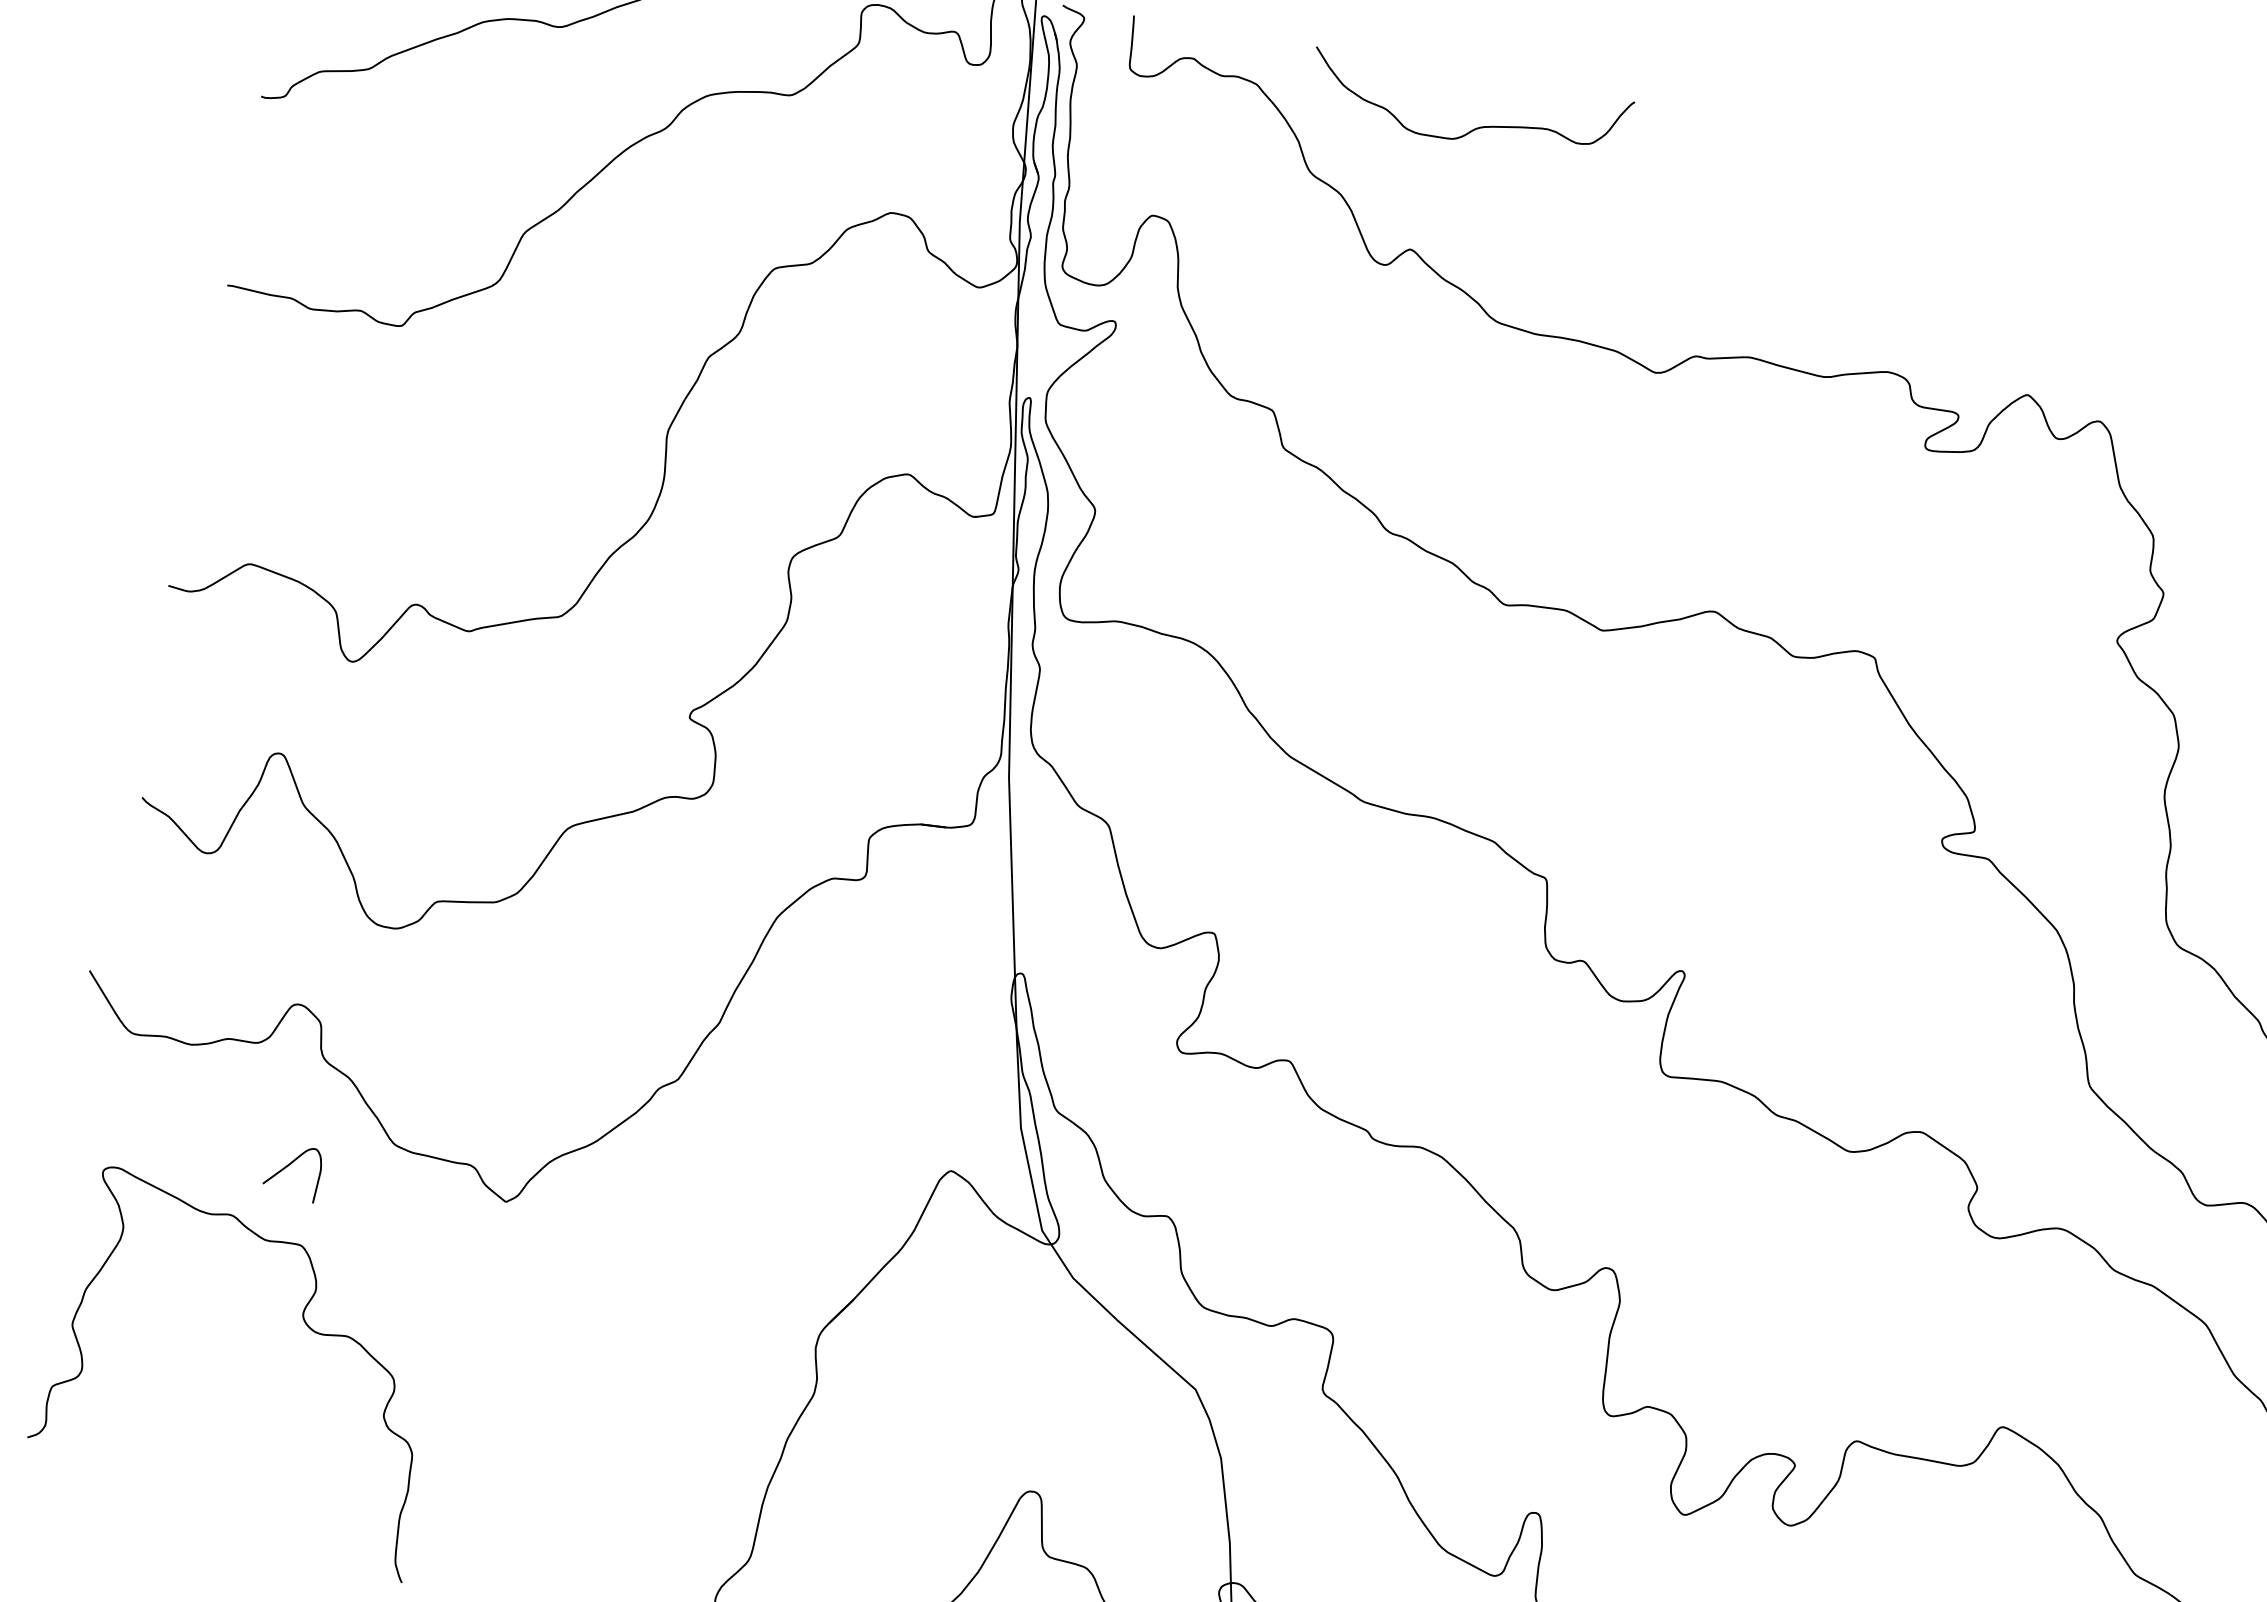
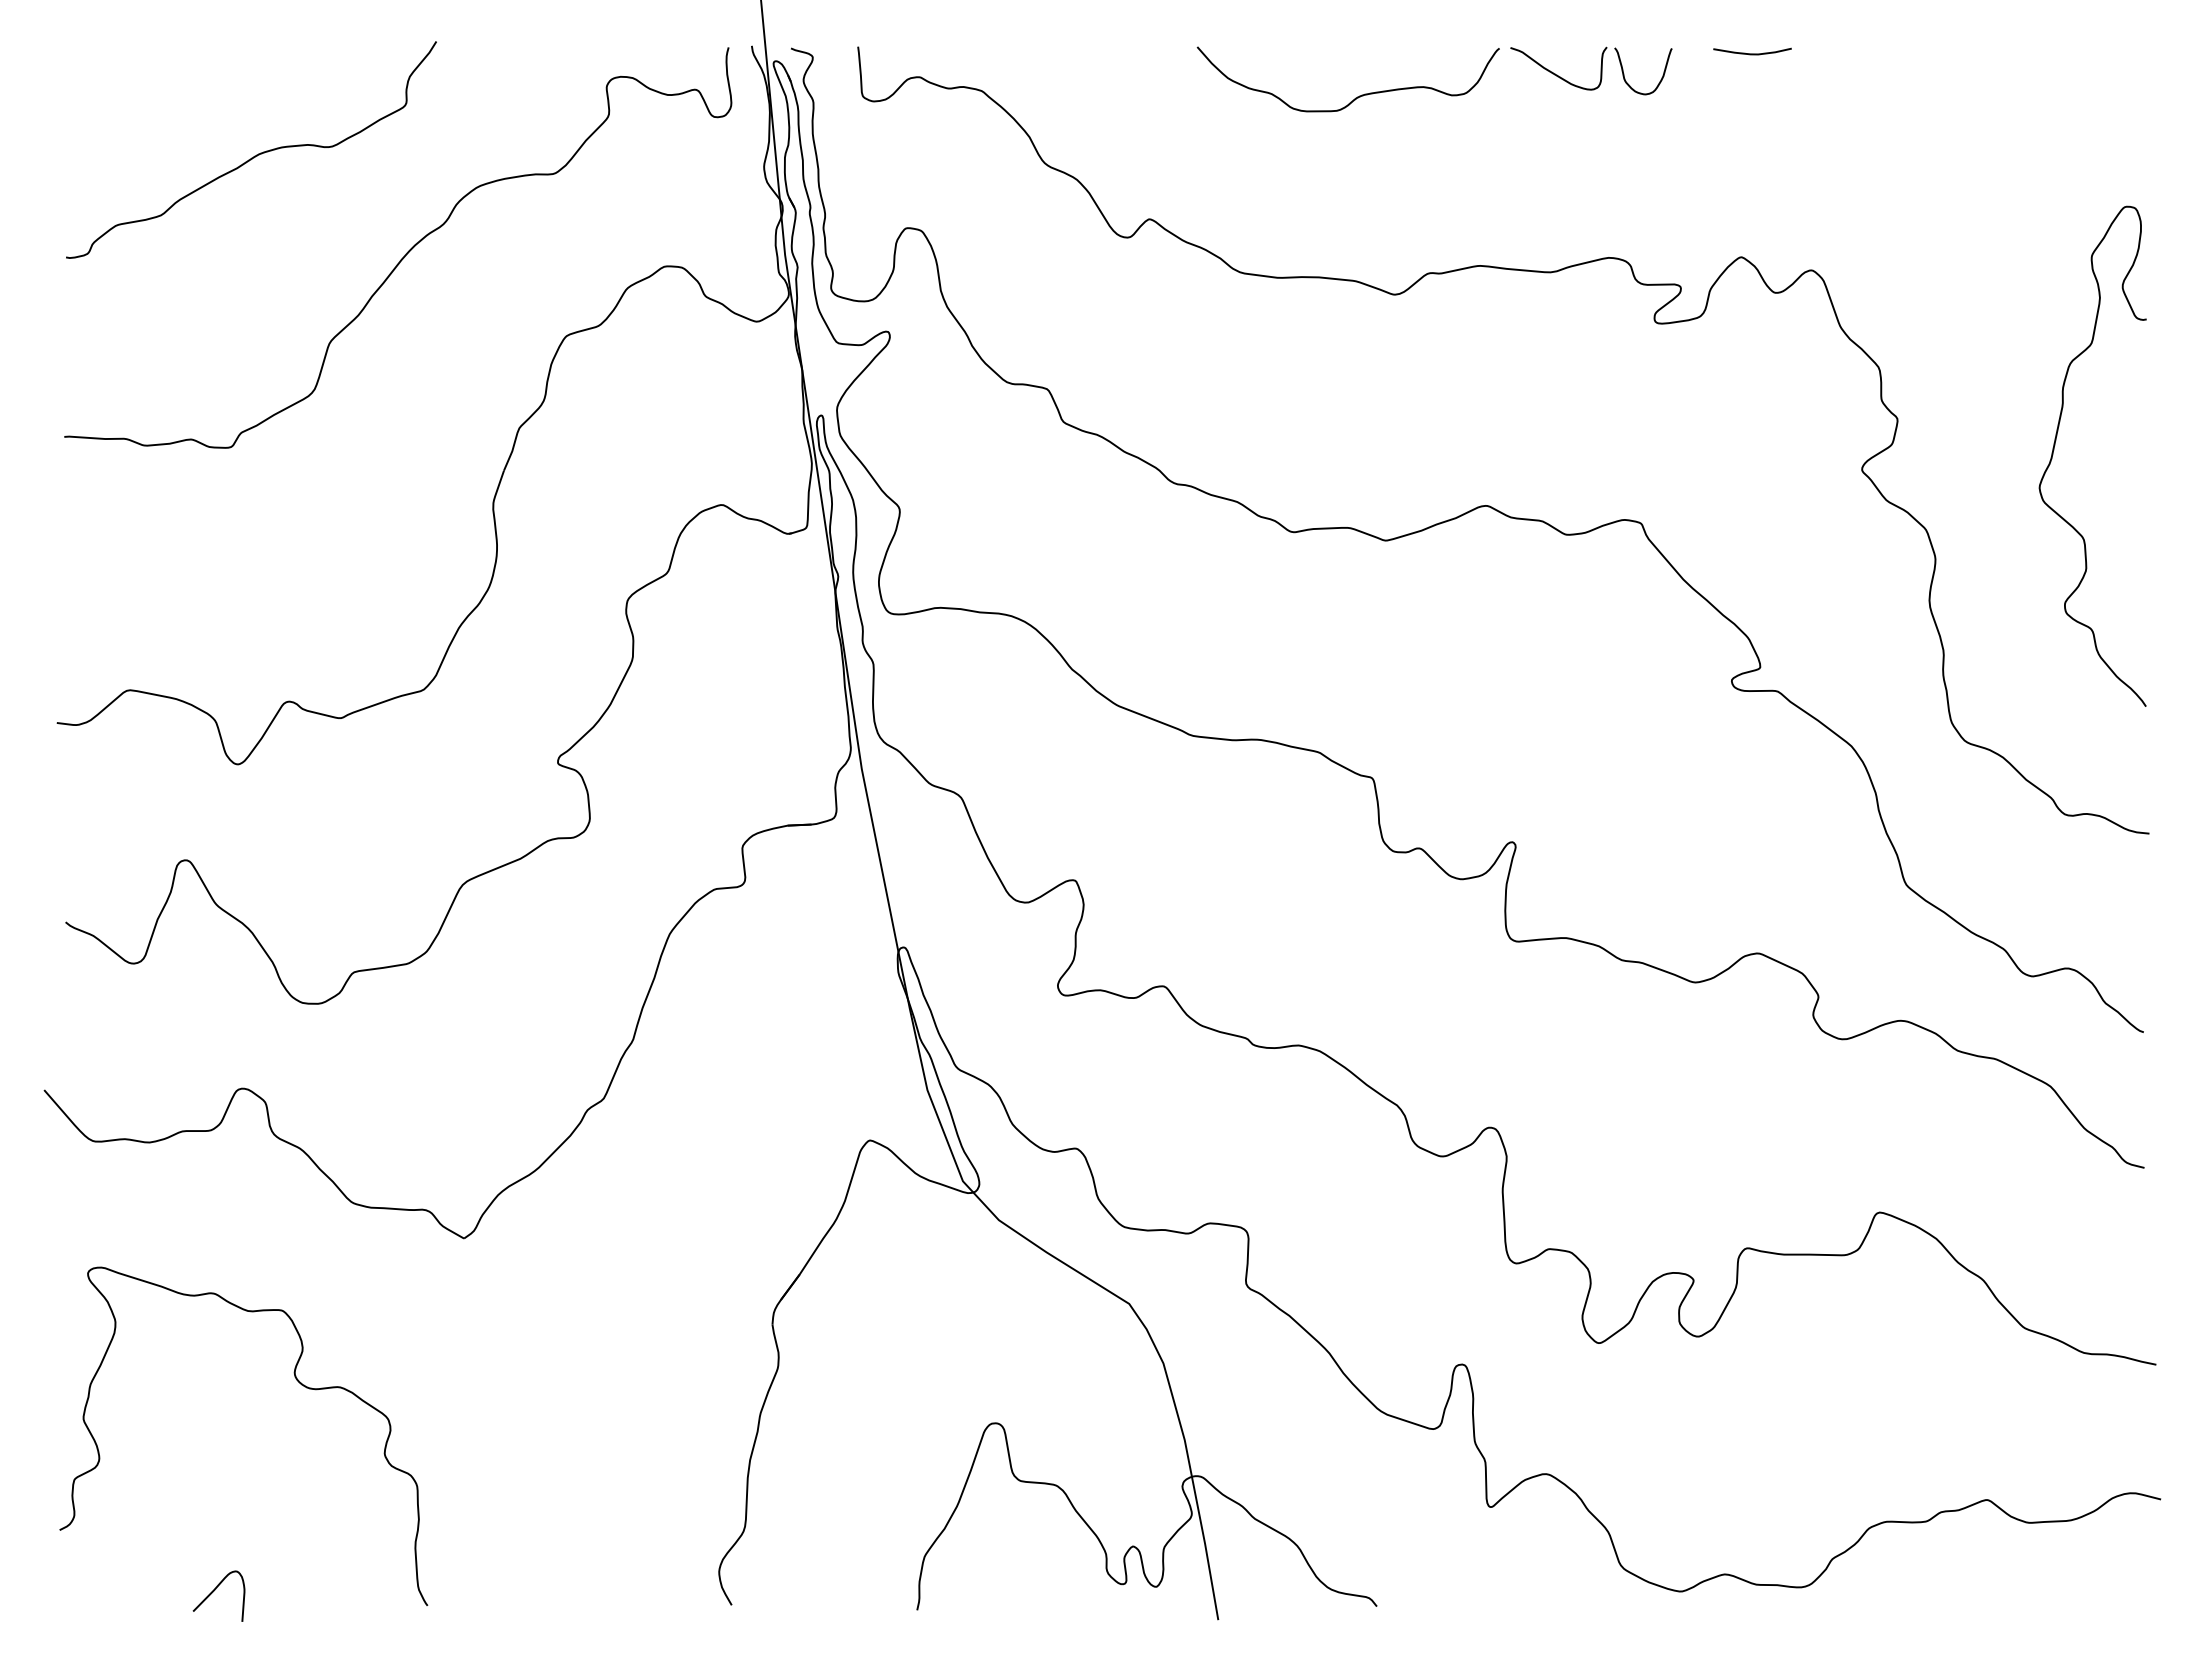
curve: (1474, 128) -> (1355, 97), moved
part: (1912, 173) -> (1600, 70), added
curve: (2075, 182) -> (1752, 53), added
curve: (288, 1166) -> (214, 1591), moved

